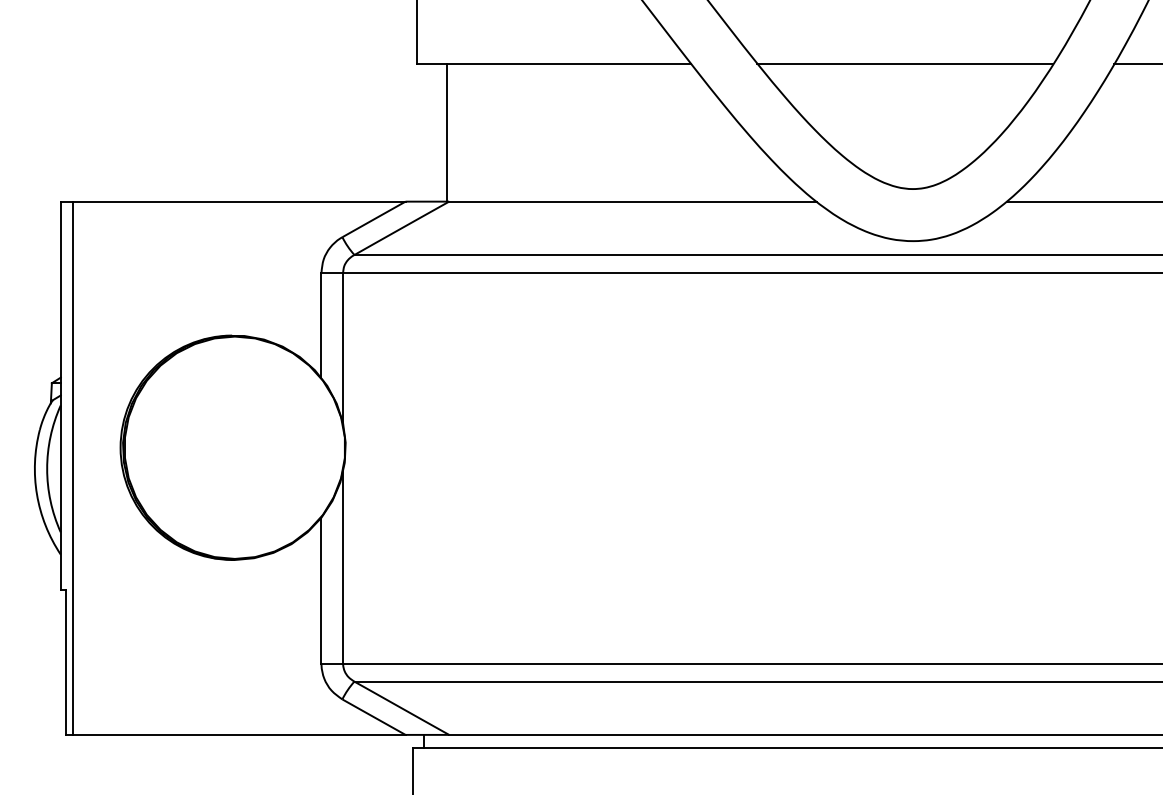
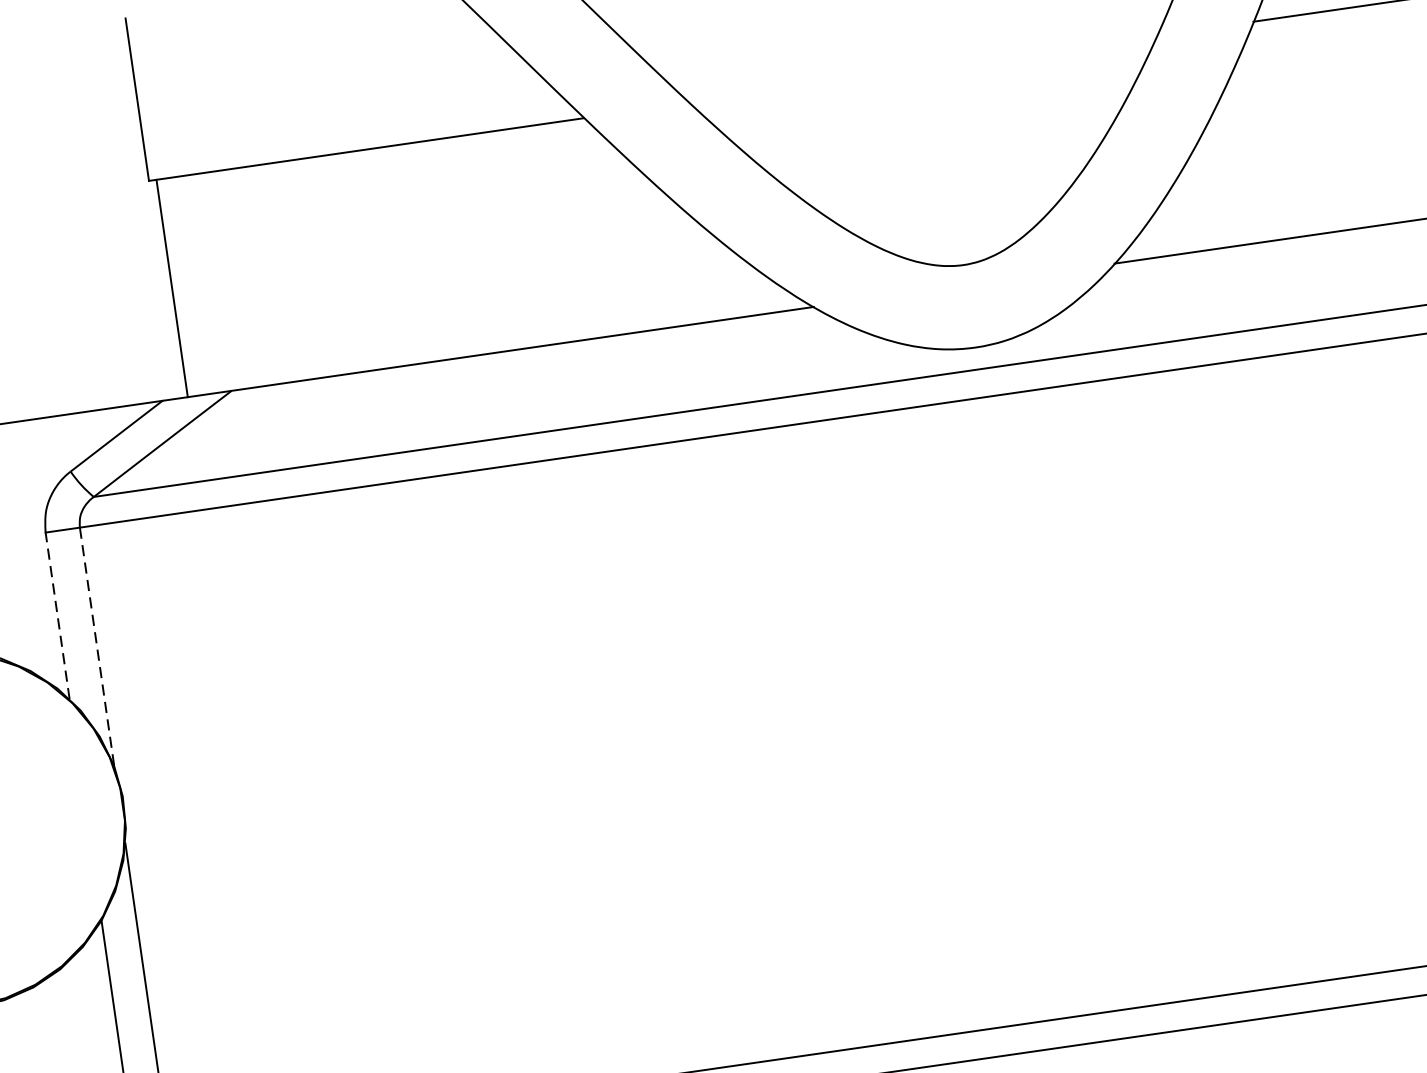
line: (904, 64) -> (921, 69), removed
line: (446, 132) -> (172, 287), moved
line: (321, 325) -> (57, 616), solid -> dashed
line: (343, 348) -> (97, 647), solid -> dashed

